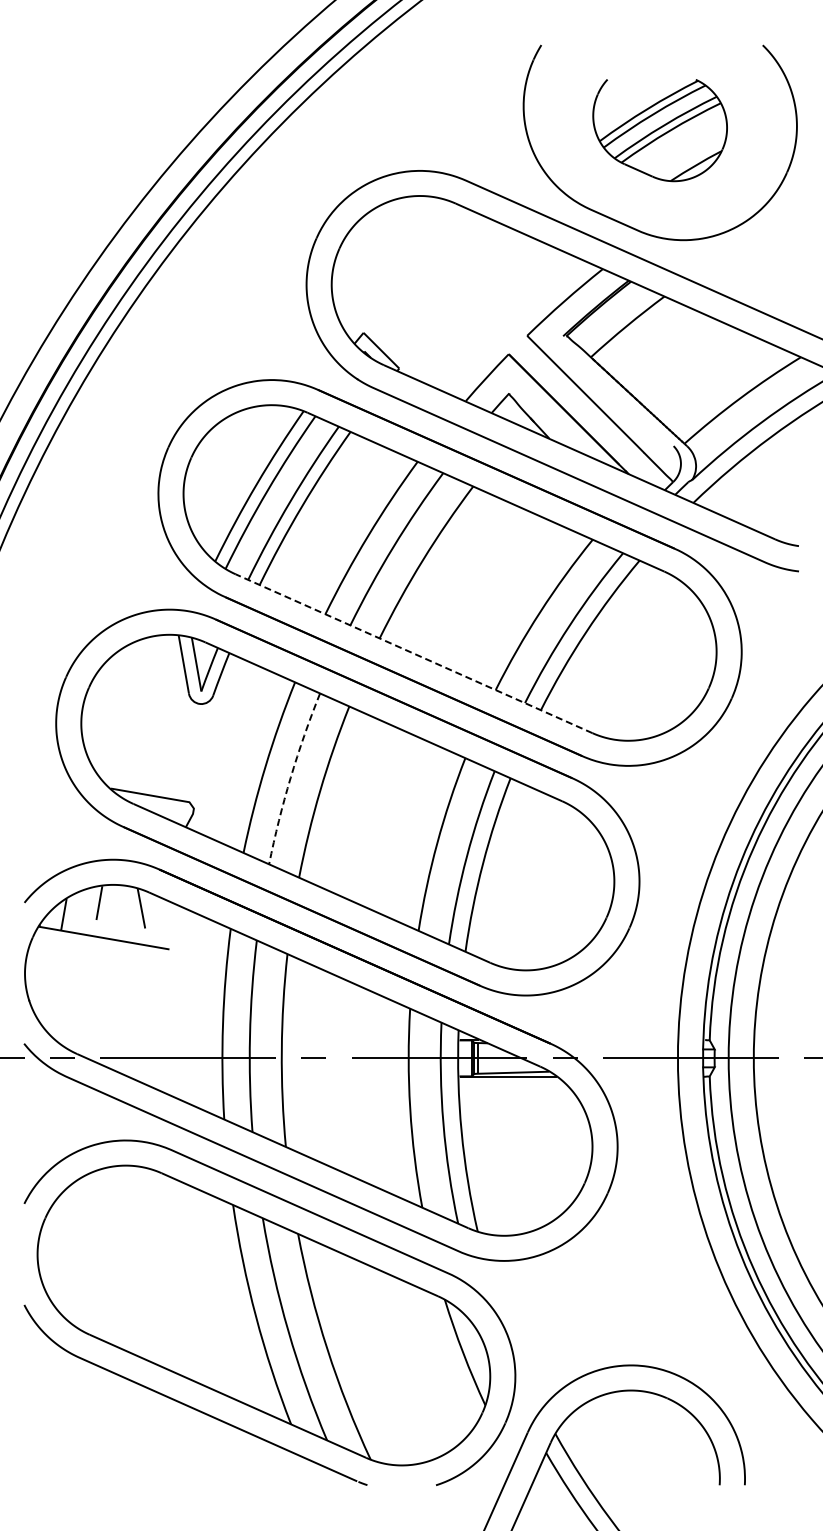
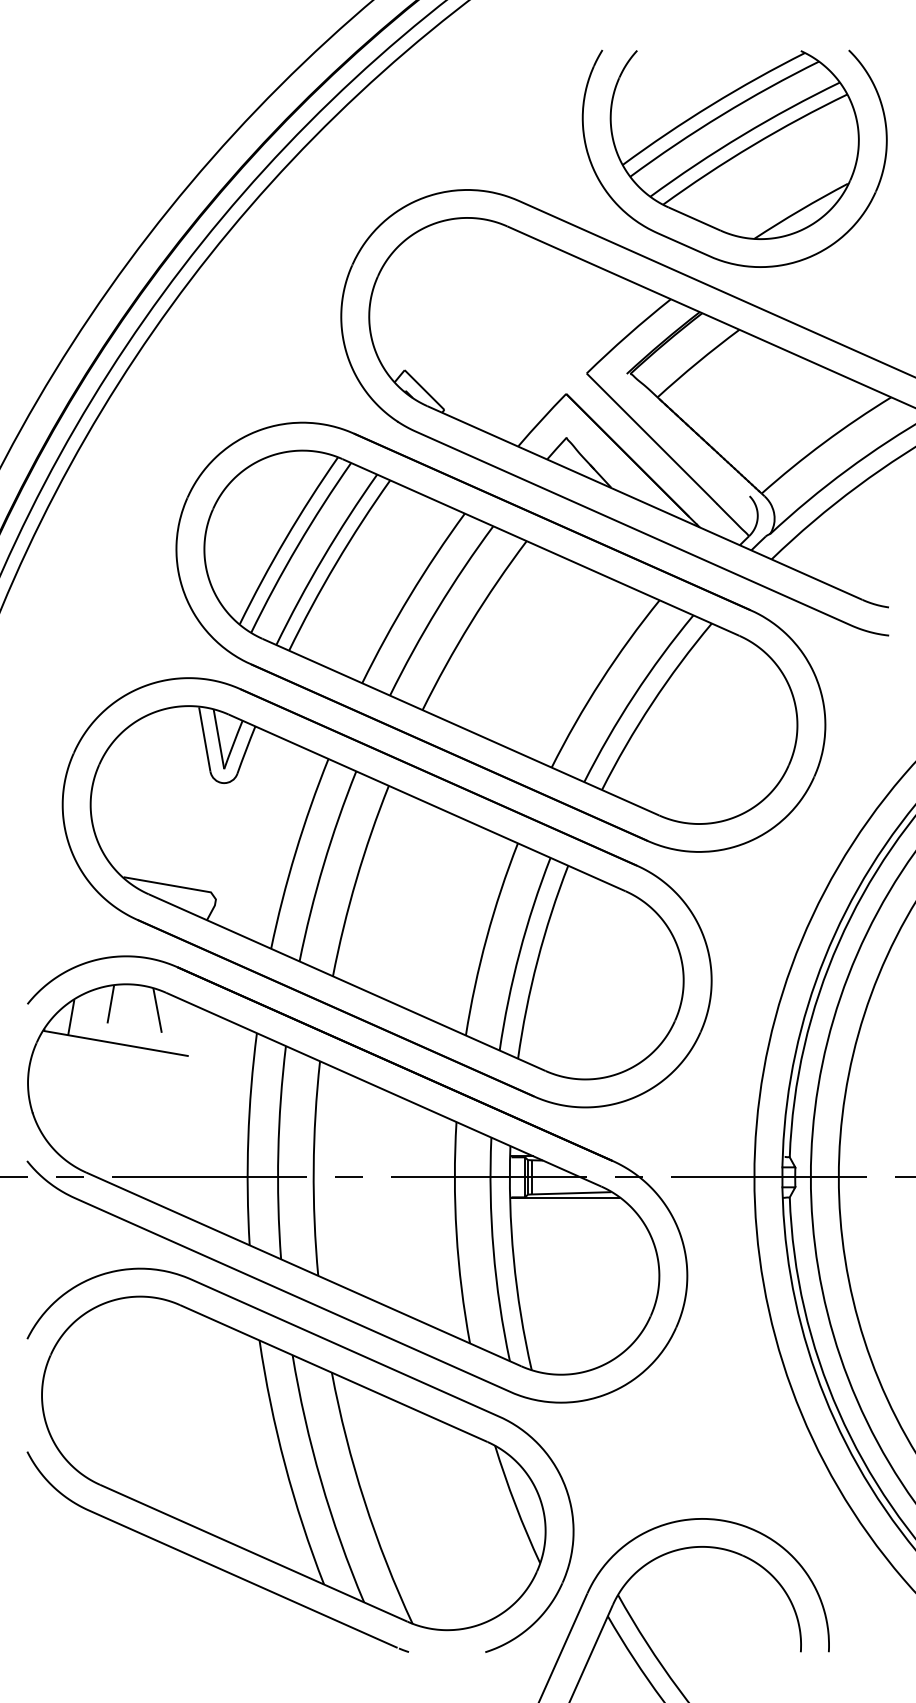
part: (659, 130) -> (733, 145), size x1.67
line: (413, 653) -> (460, 726), dashed -> solid
arc: (290, 777) -> (323, 864), dashed -> solid

